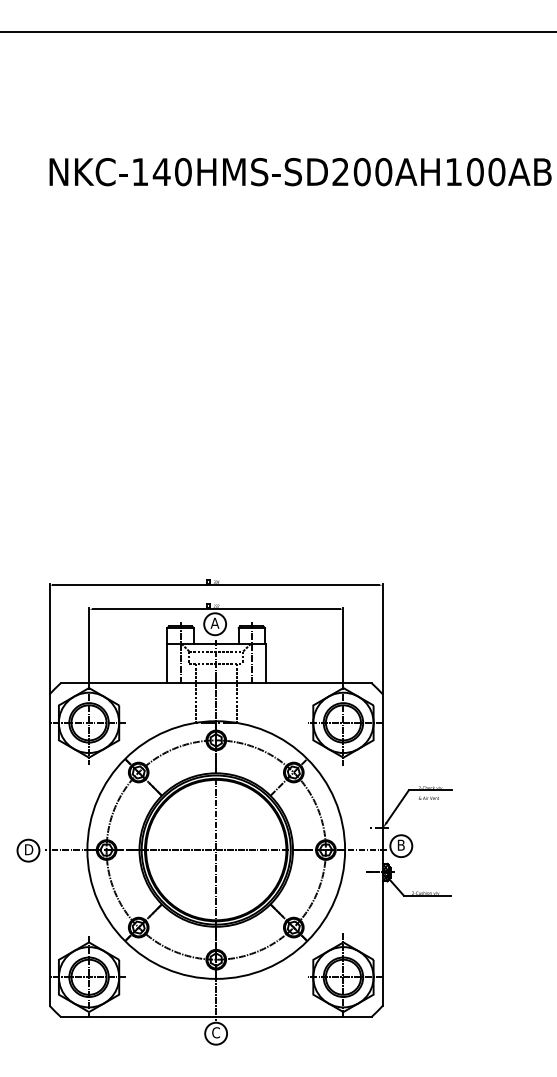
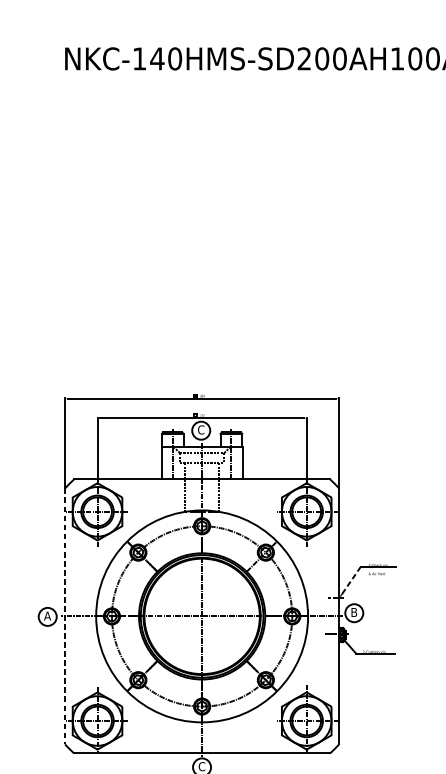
text: (214, 622) -> (200, 429), A -> C
line: (397, 806) -> (351, 580), solid -> dashed
text: (28, 849) -> (47, 615), D -> A
line: (49, 850) -> (65, 616), solid -> dashed

